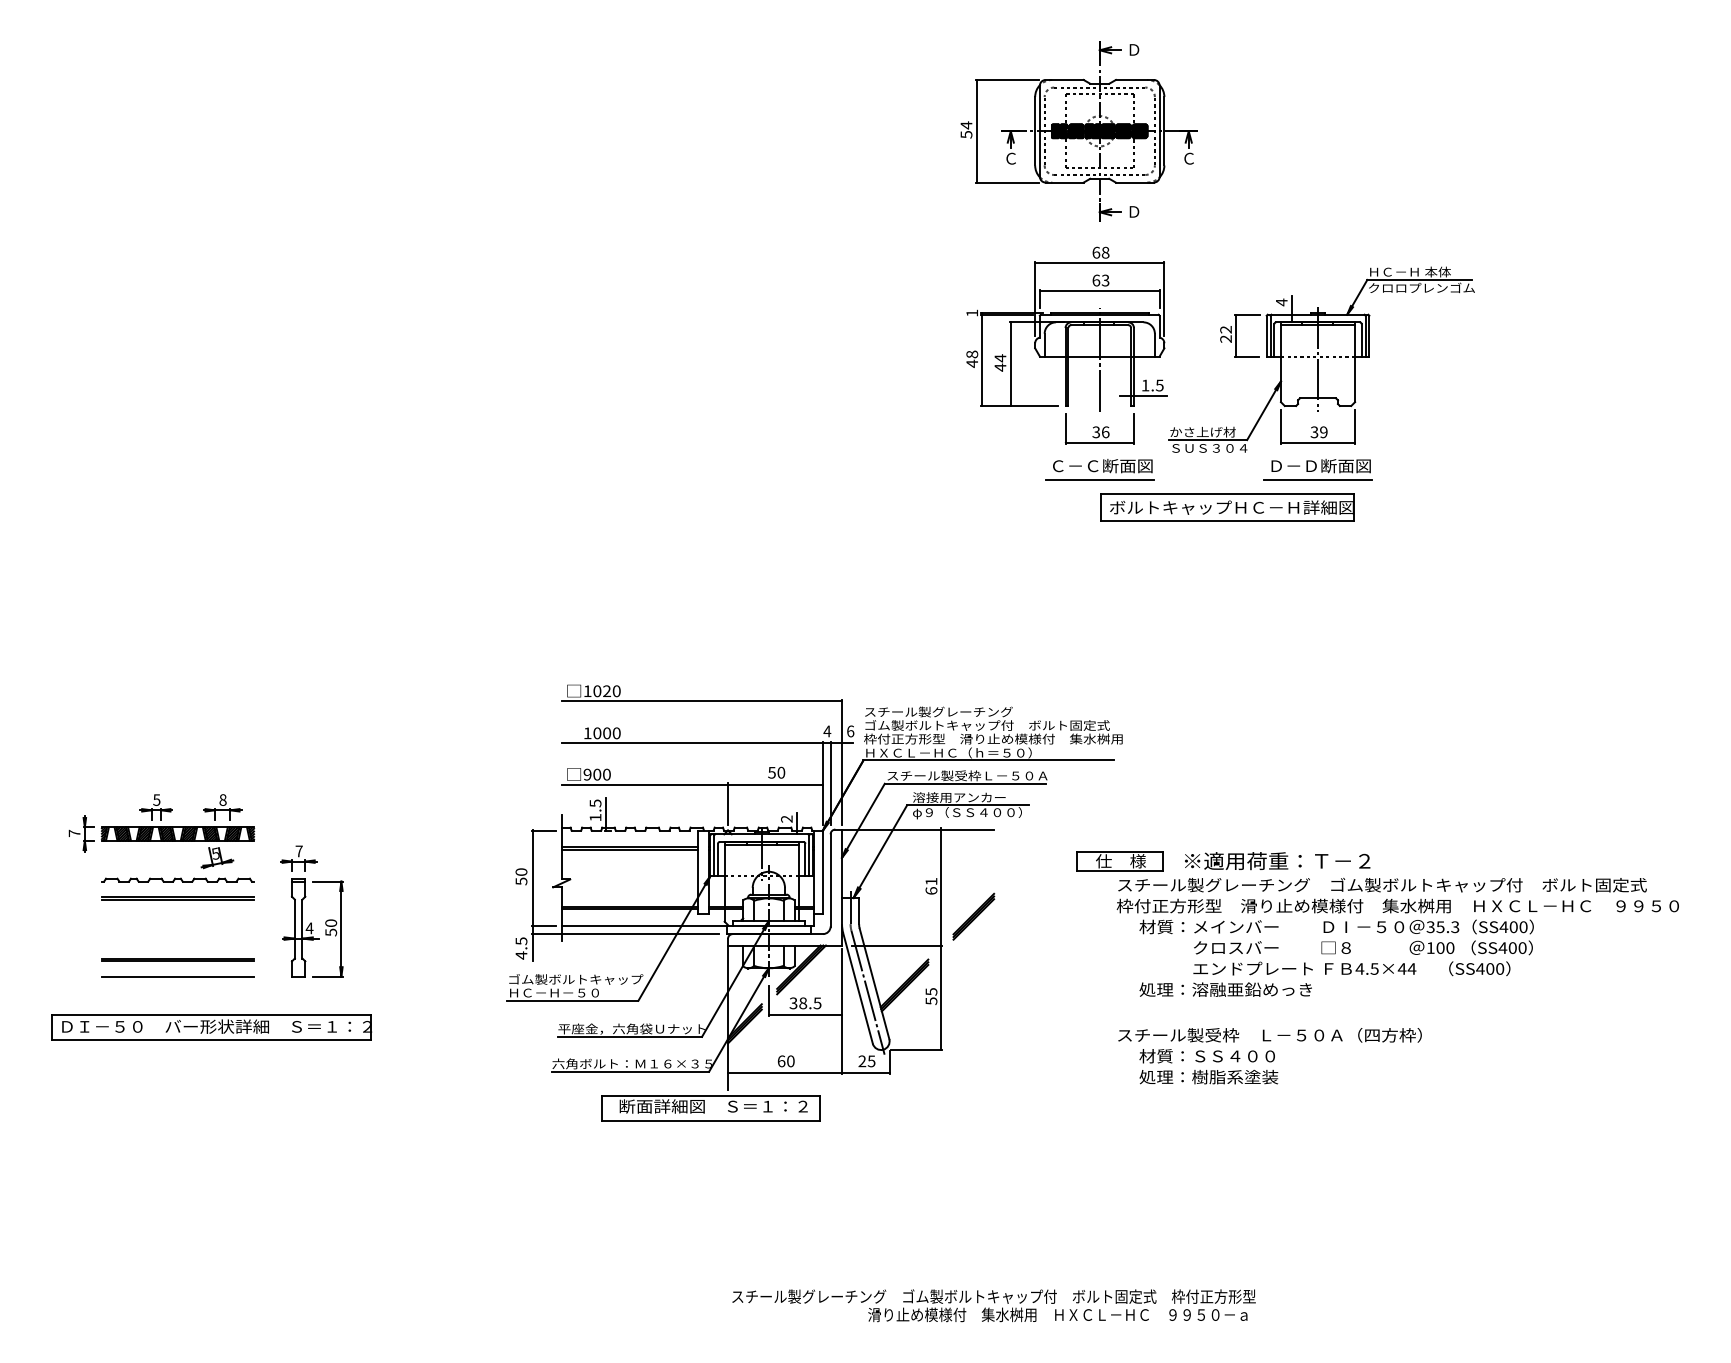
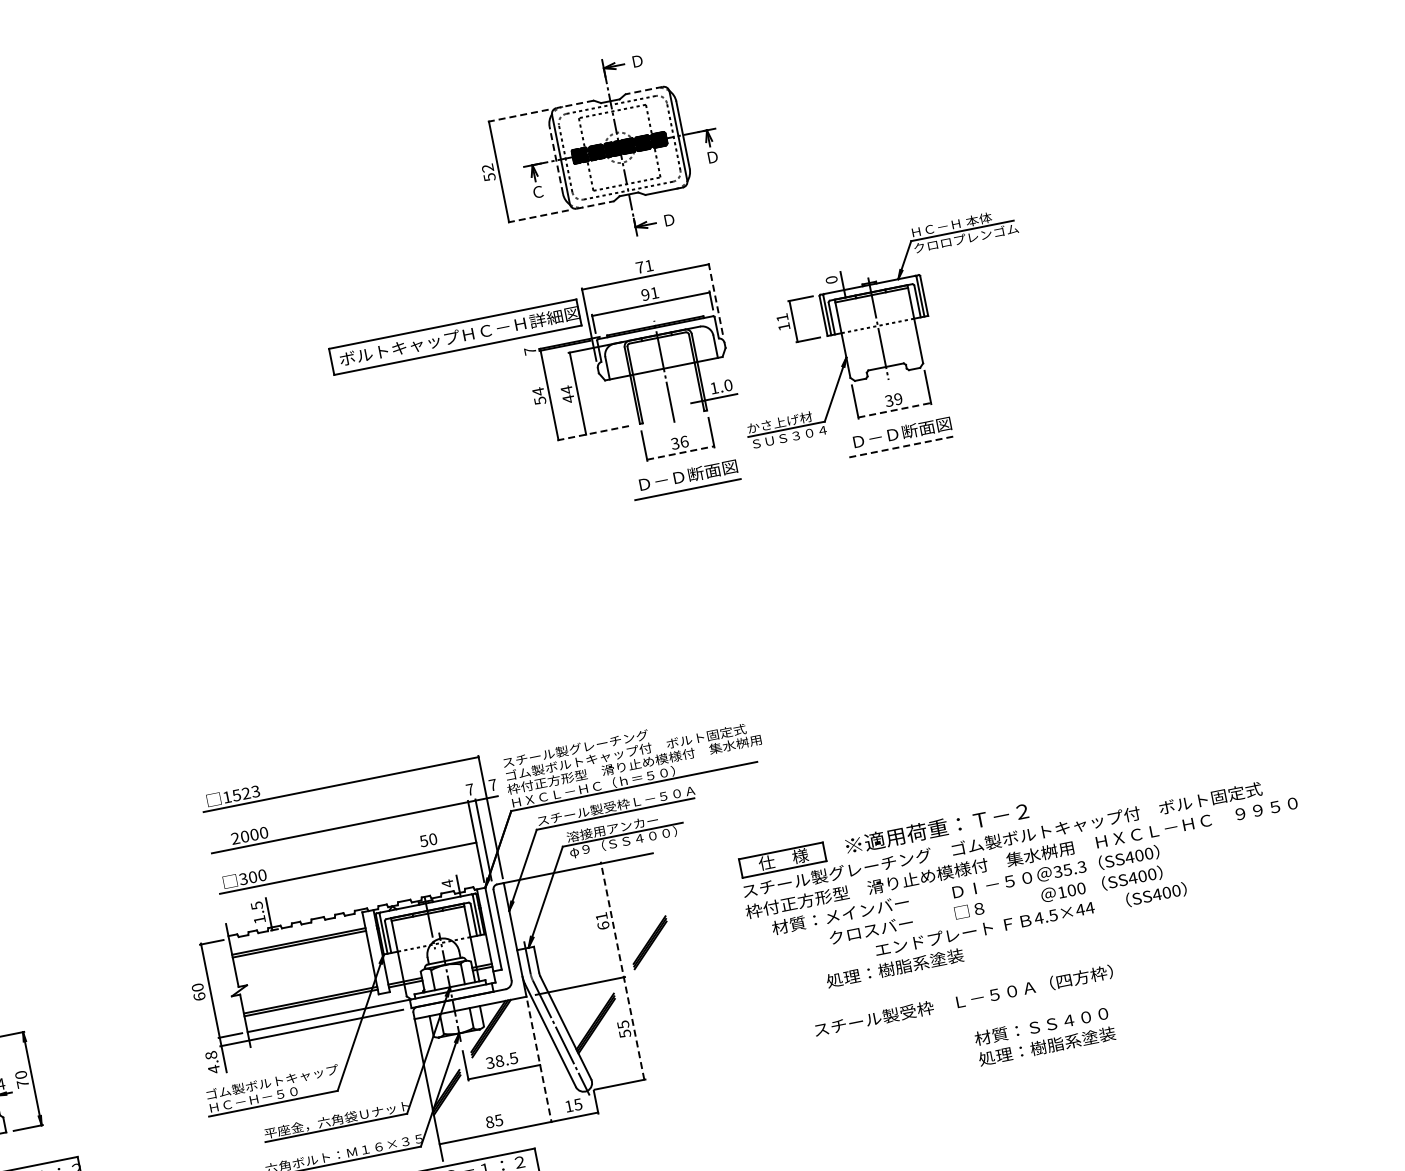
line: (1007, 79) -> (519, 115), solid -> dashed
line: (1064, 79) -> (574, 103), solid -> dashed
line: (1134, 79) -> (643, 90), solid -> dashed
text: (966, 125) -> (487, 168), 54 -> 52
line: (1035, 130) -> (556, 159), solid -> dashed
text: (1189, 158) -> (713, 156), Ｃ -> Ｄ
line: (1007, 182) -> (539, 216), solid -> dashed
line: (1065, 182) -> (596, 204), solid -> dashed
text: (1100, 252) -> (644, 266), 68 -> 71
text: (1100, 280) -> (649, 293), 63 -> 91
line: (1164, 298) -> (715, 299), solid -> dashed
text: (1281, 302) -> (831, 280), 4 -> 0
text: (971, 312) -> (529, 350), 1 -> 7
text: (1225, 334) -> (782, 322), 22 -> 11
text: (972, 359) -> (539, 396), 48 -> 54
text: (1159, 385) -> (728, 385), 1.5 -> 1.0
line: (1020, 405) -> (595, 432), solid -> dashed
line: (1100, 442) -> (681, 452), solid -> dashed
line: (1318, 442) -> (895, 410), solid -> dashed
text: (1075, 466) -> (661, 481), Ｃ－Ｃ断面図 -> Ｄ－Ｄ断面図
line: (1318, 479) -> (902, 446), solid -> dashed
part: (1227, 507) -> (455, 336), moved
text: (606, 691) -> (245, 793), 1020 -> 1523
text: (827, 731) -> (470, 789), 4 -> 7
text: (850, 731) -> (492, 785), 6 -> 7
text: (587, 732) -> (235, 837), 1000 -> 2000
text: (587, 774) -> (243, 878), 900 -> 300
line: (728, 803) -> (387, 879), removed
text: (786, 819) -> (447, 884), 2 -> 4
text: (521, 881) -> (199, 996), 50 -> 60
text: (1397, 916) -> (1023, 867), moved
text: (331, 932) -> (23, 1084), 50 -> 70
line: (941, 938) -> (622, 970), solid -> dashed
text: (521, 941) -> (211, 1055), 4.5 -> 4.8
text: (1251, 989) -> (936, 959), 処理：溶融亜鉛めっき -> 処理：樹脂系塗装
line: (842, 1012) -> (540, 1062), solid -> dashed
text: (862, 1060) -> (569, 1105), 25 -> 15
text: (785, 1061) -> (493, 1121), 60 -> 85
text: (1208, 1066) -> (1044, 1035), moved

